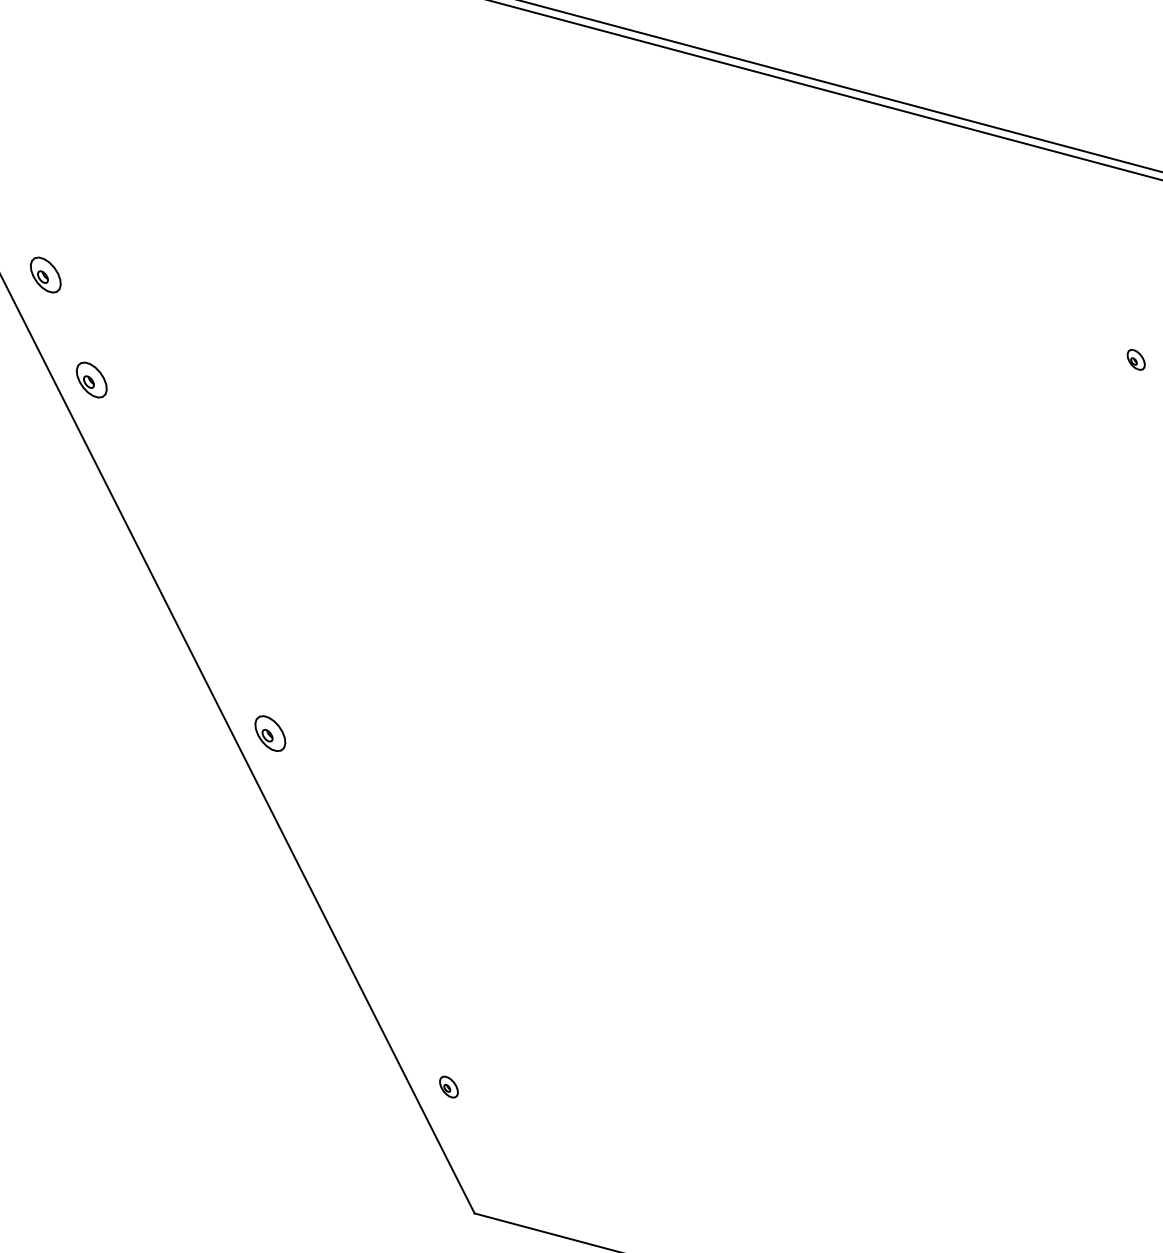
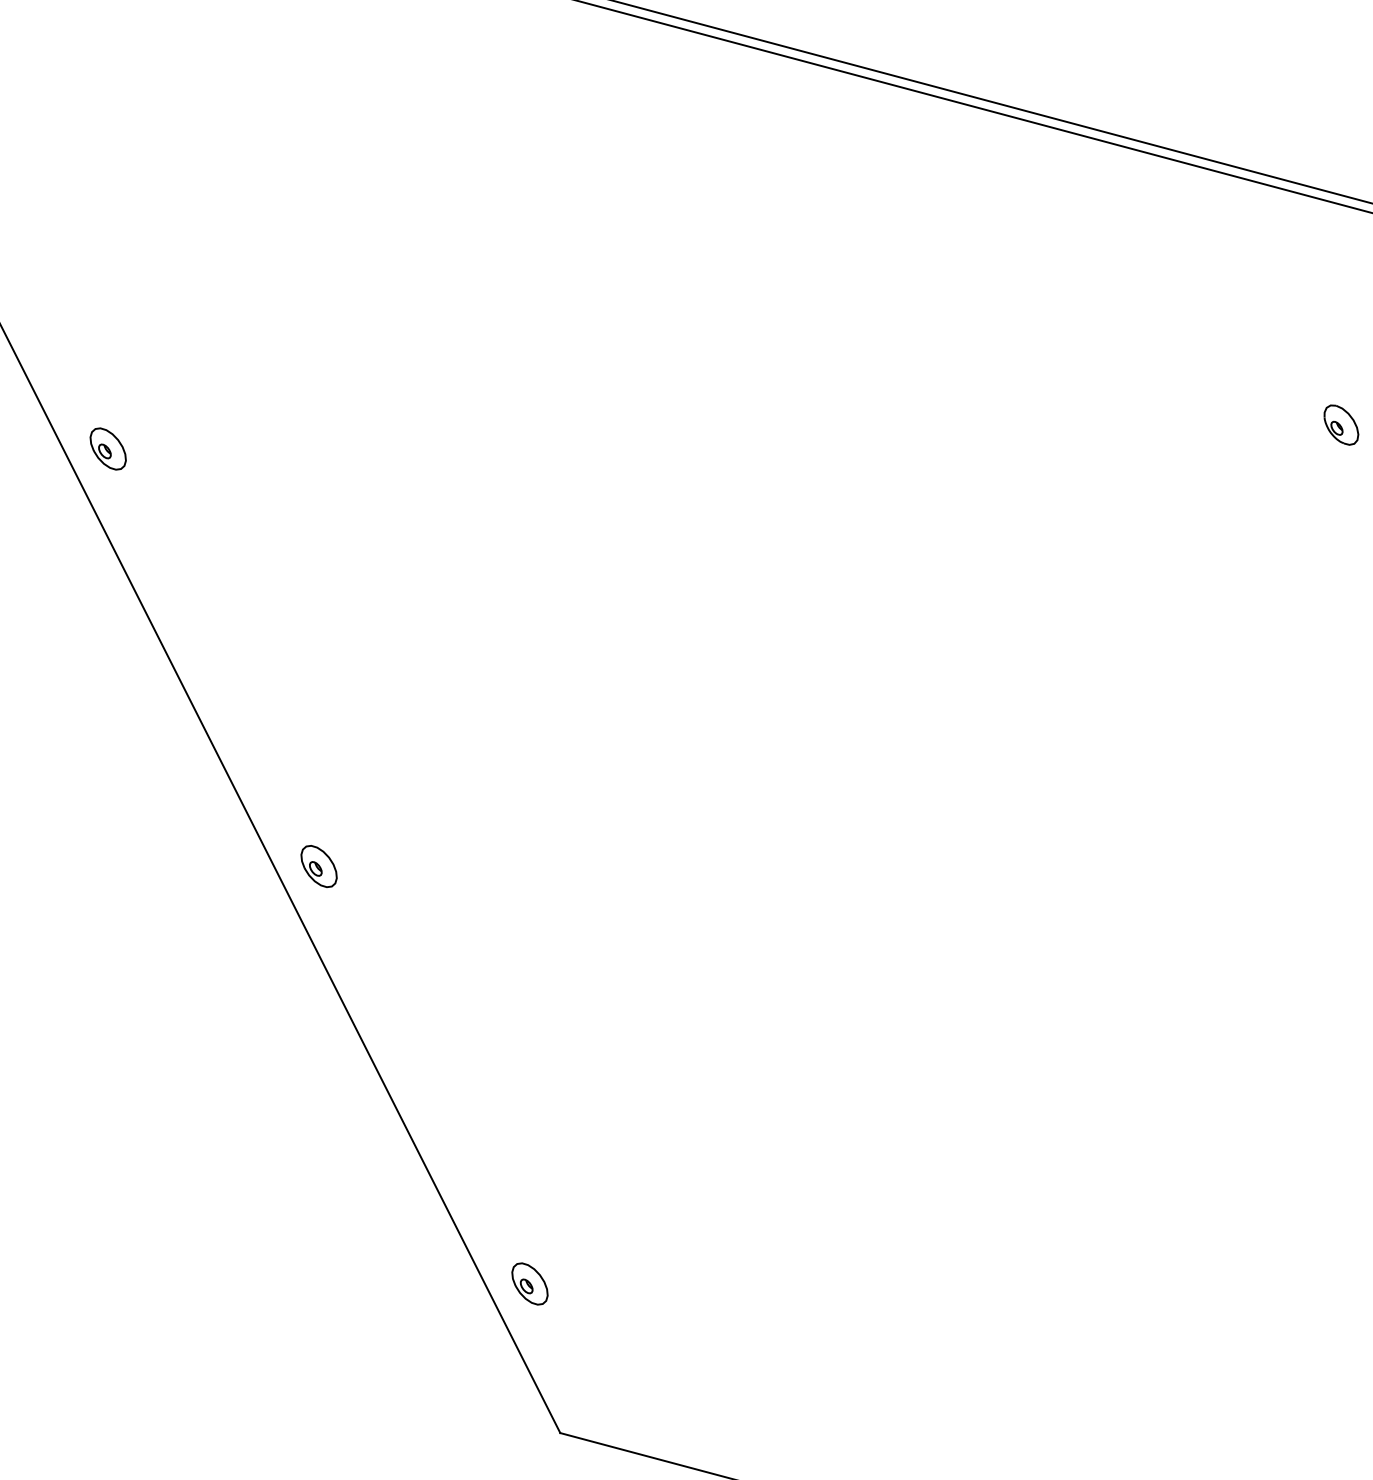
part: (45, 274) -> (53, 324), removed
part: (1136, 359) -> (1341, 424), size x1.67
part: (448, 1086) -> (529, 1283), size x1.67

